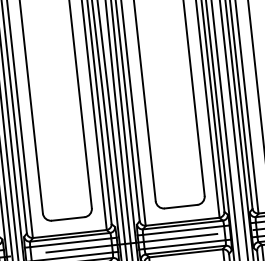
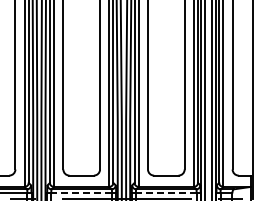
line: (182, 230) -> (165, 193), solid -> dashed
line: (70, 242) -> (81, 193), solid -> dashed

